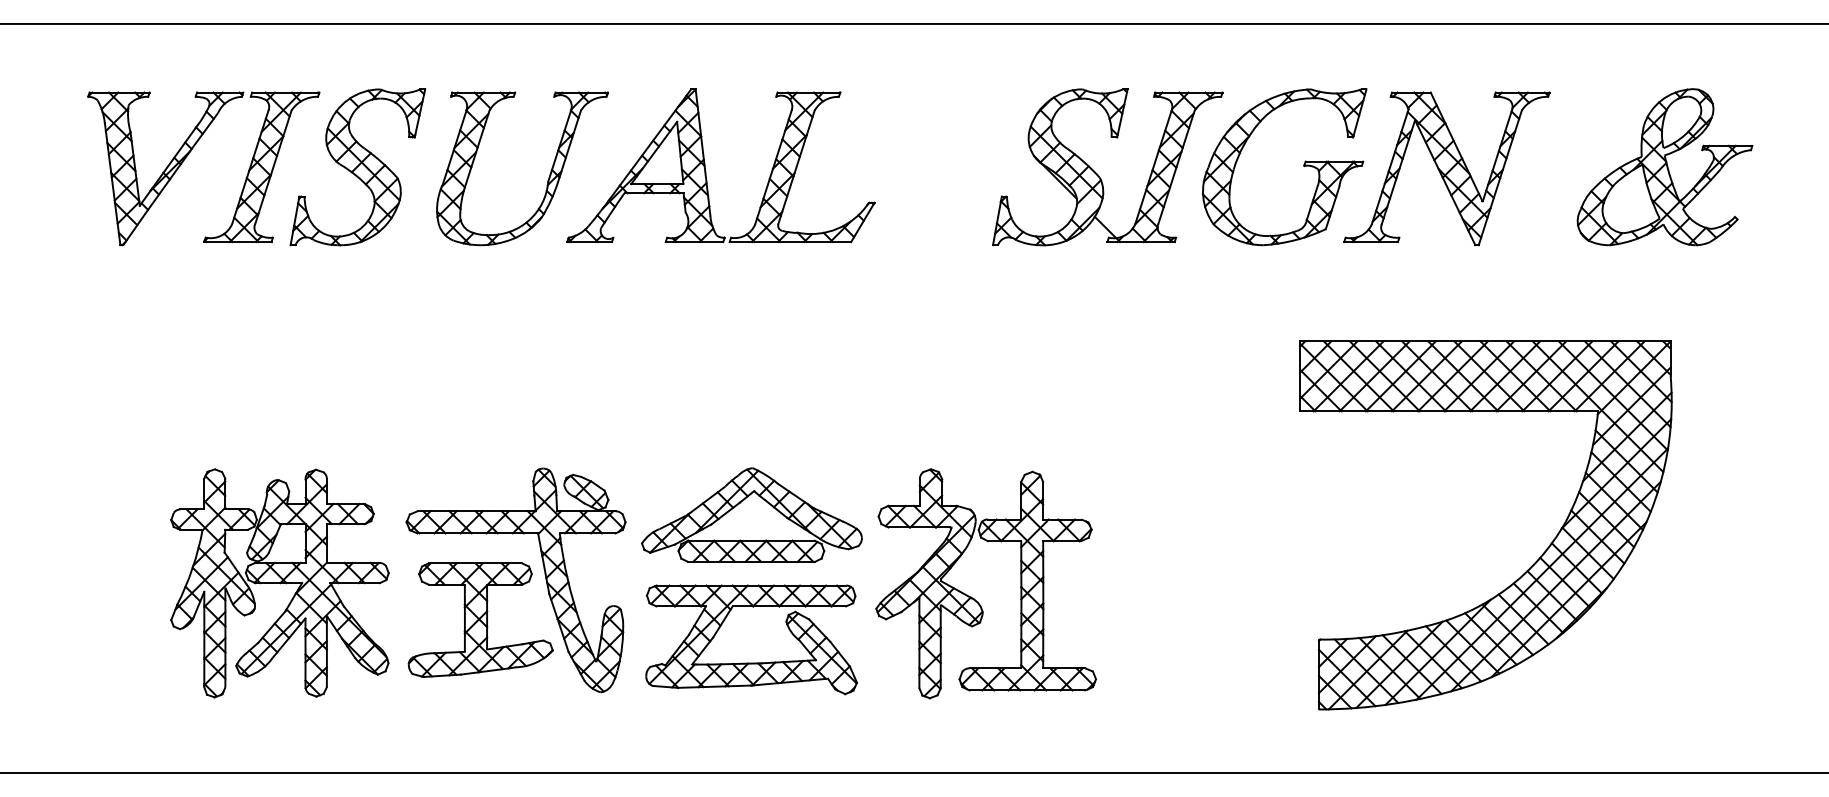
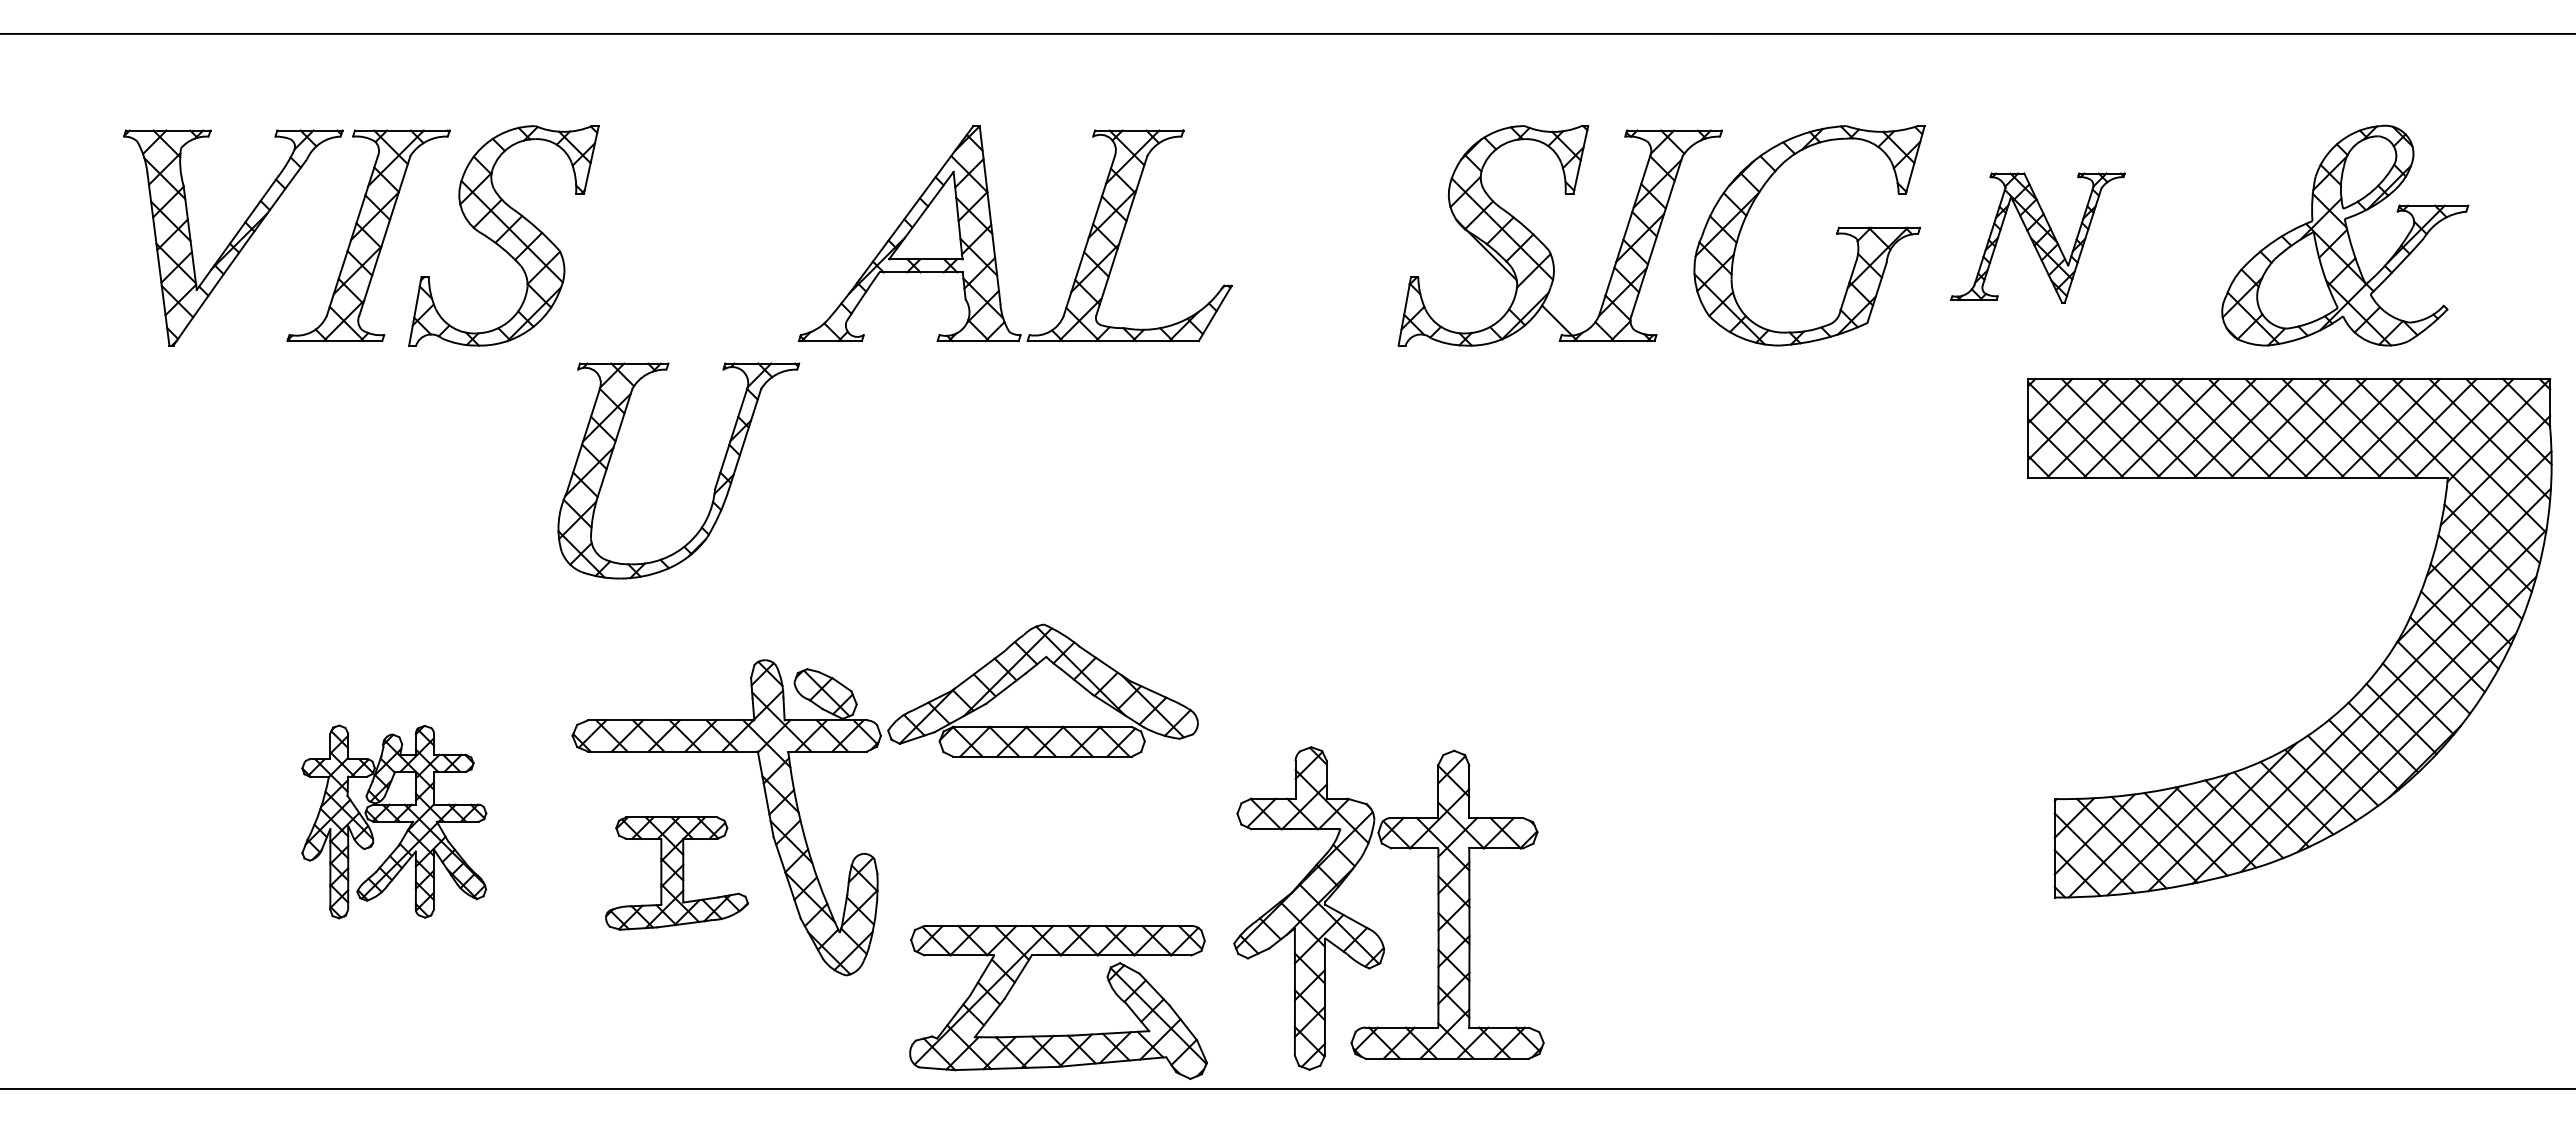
part: (1446, 168) -> (2037, 237), size x0.6
part: (549, 175) -> (716, 480), moved
part: (740, 503) -> (1026, 674), moved
part: (1528, 568) -> (2350, 699), moved
part: (280, 583) -> (394, 821), size x0.6
part: (974, 598) -> (1372, 929), moved
part: (480, 619) -> (676, 873), size x0.7
part: (754, 662) -> (1062, 1034), moved

